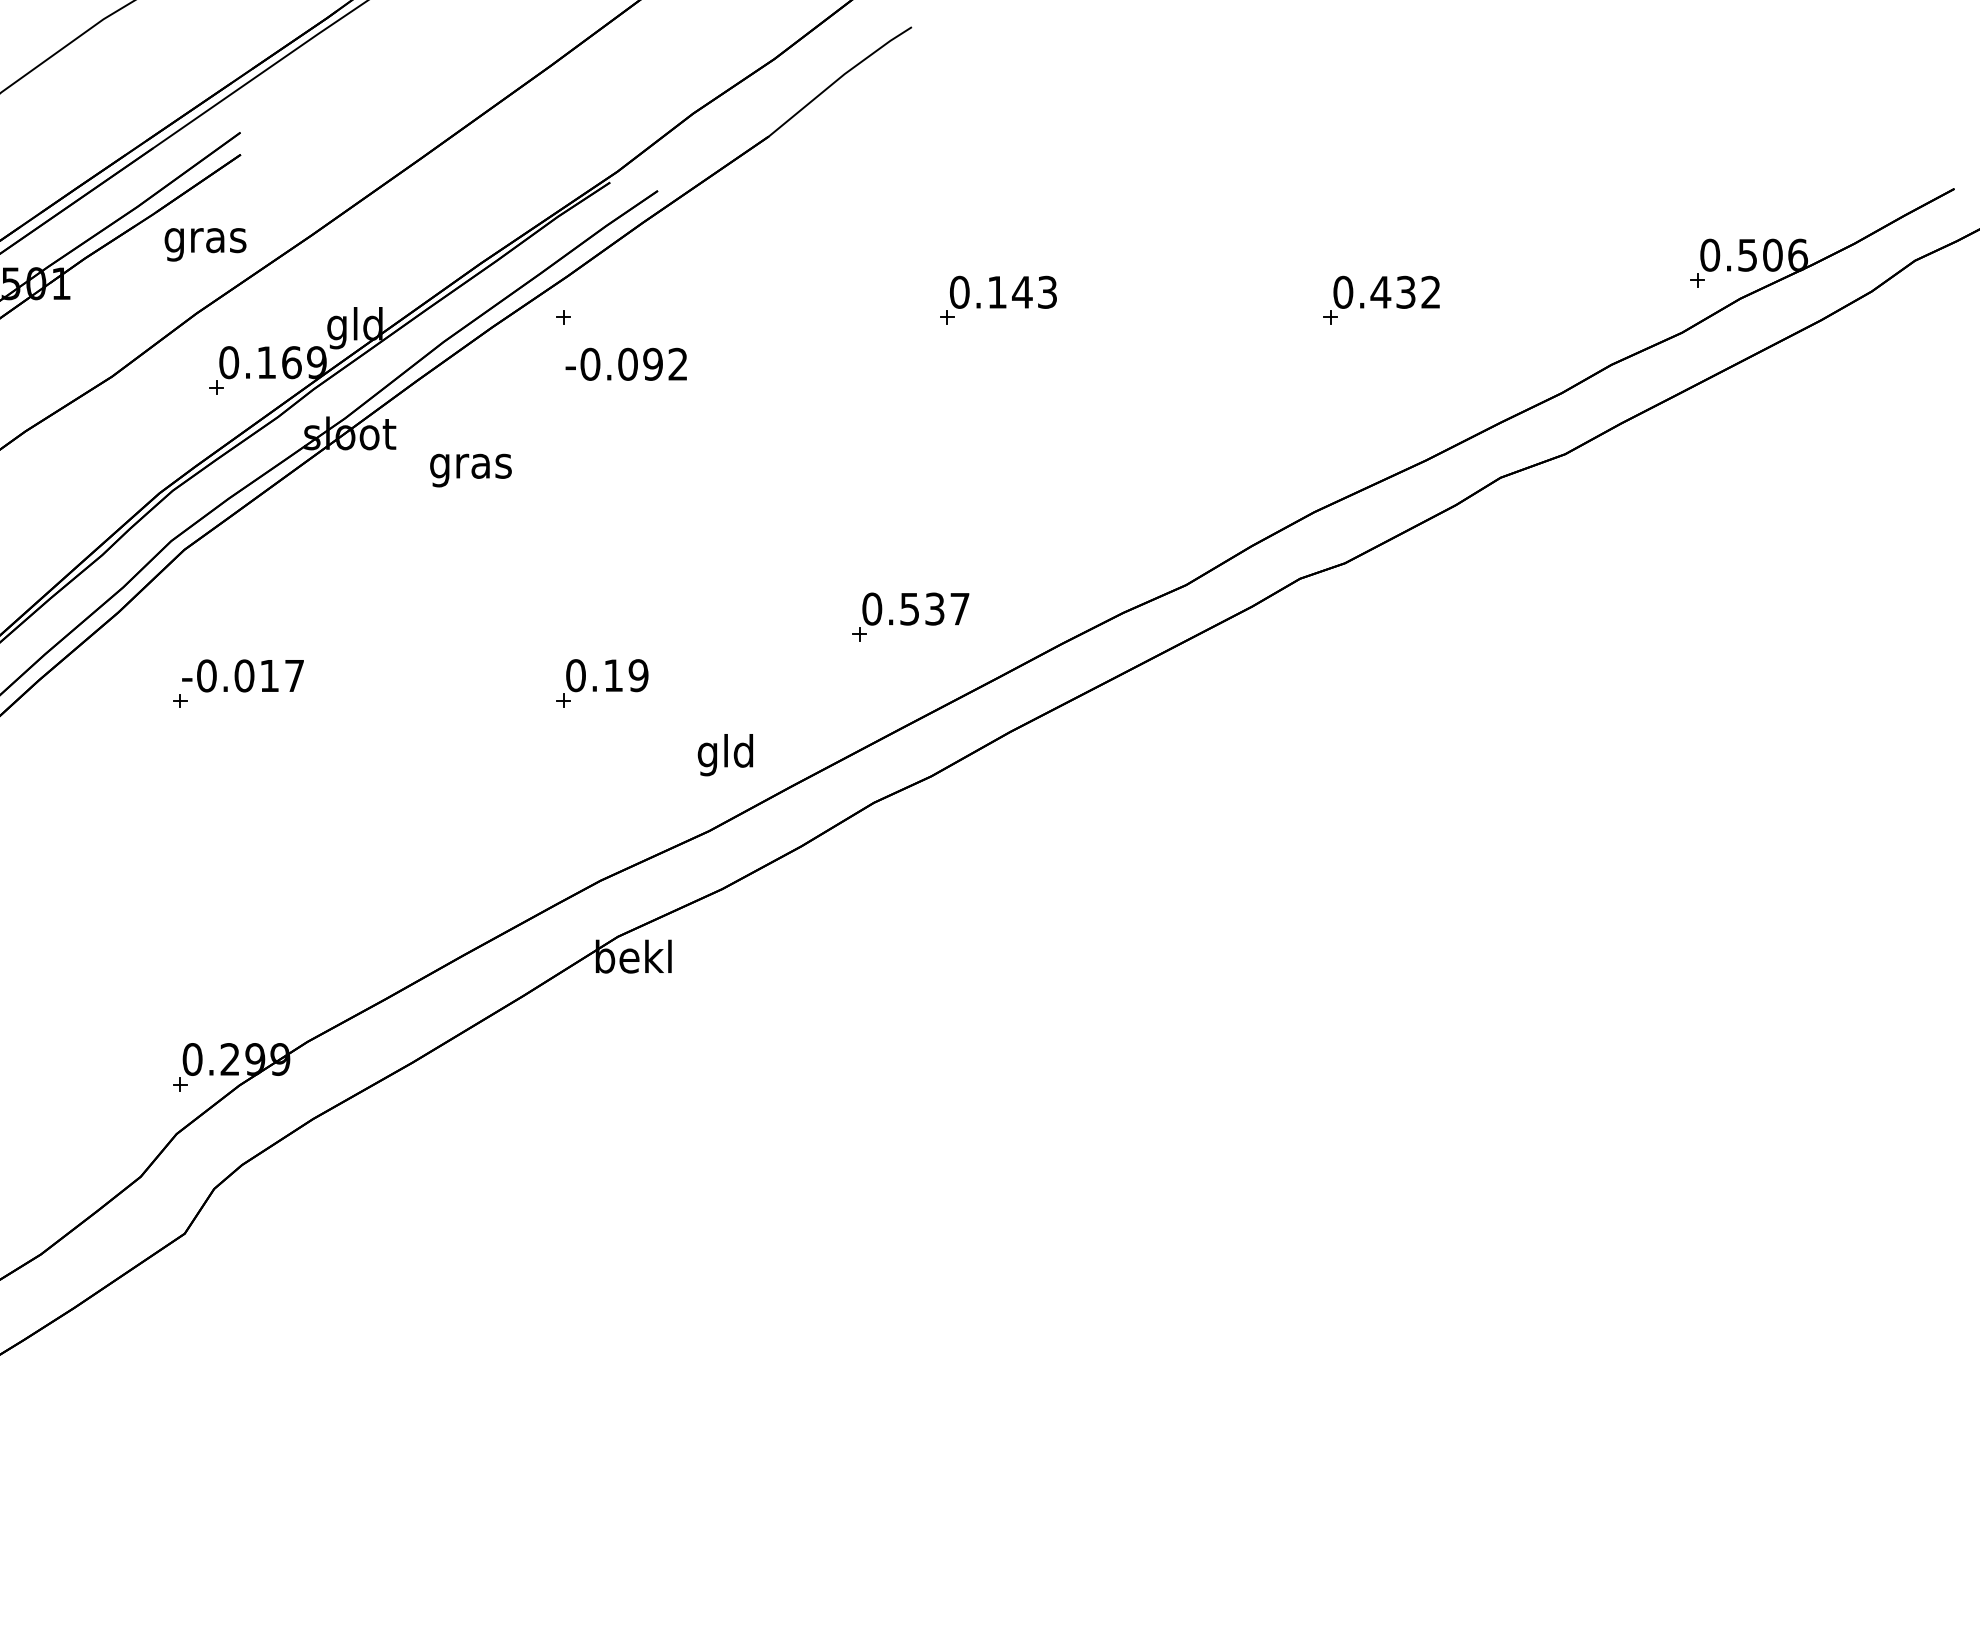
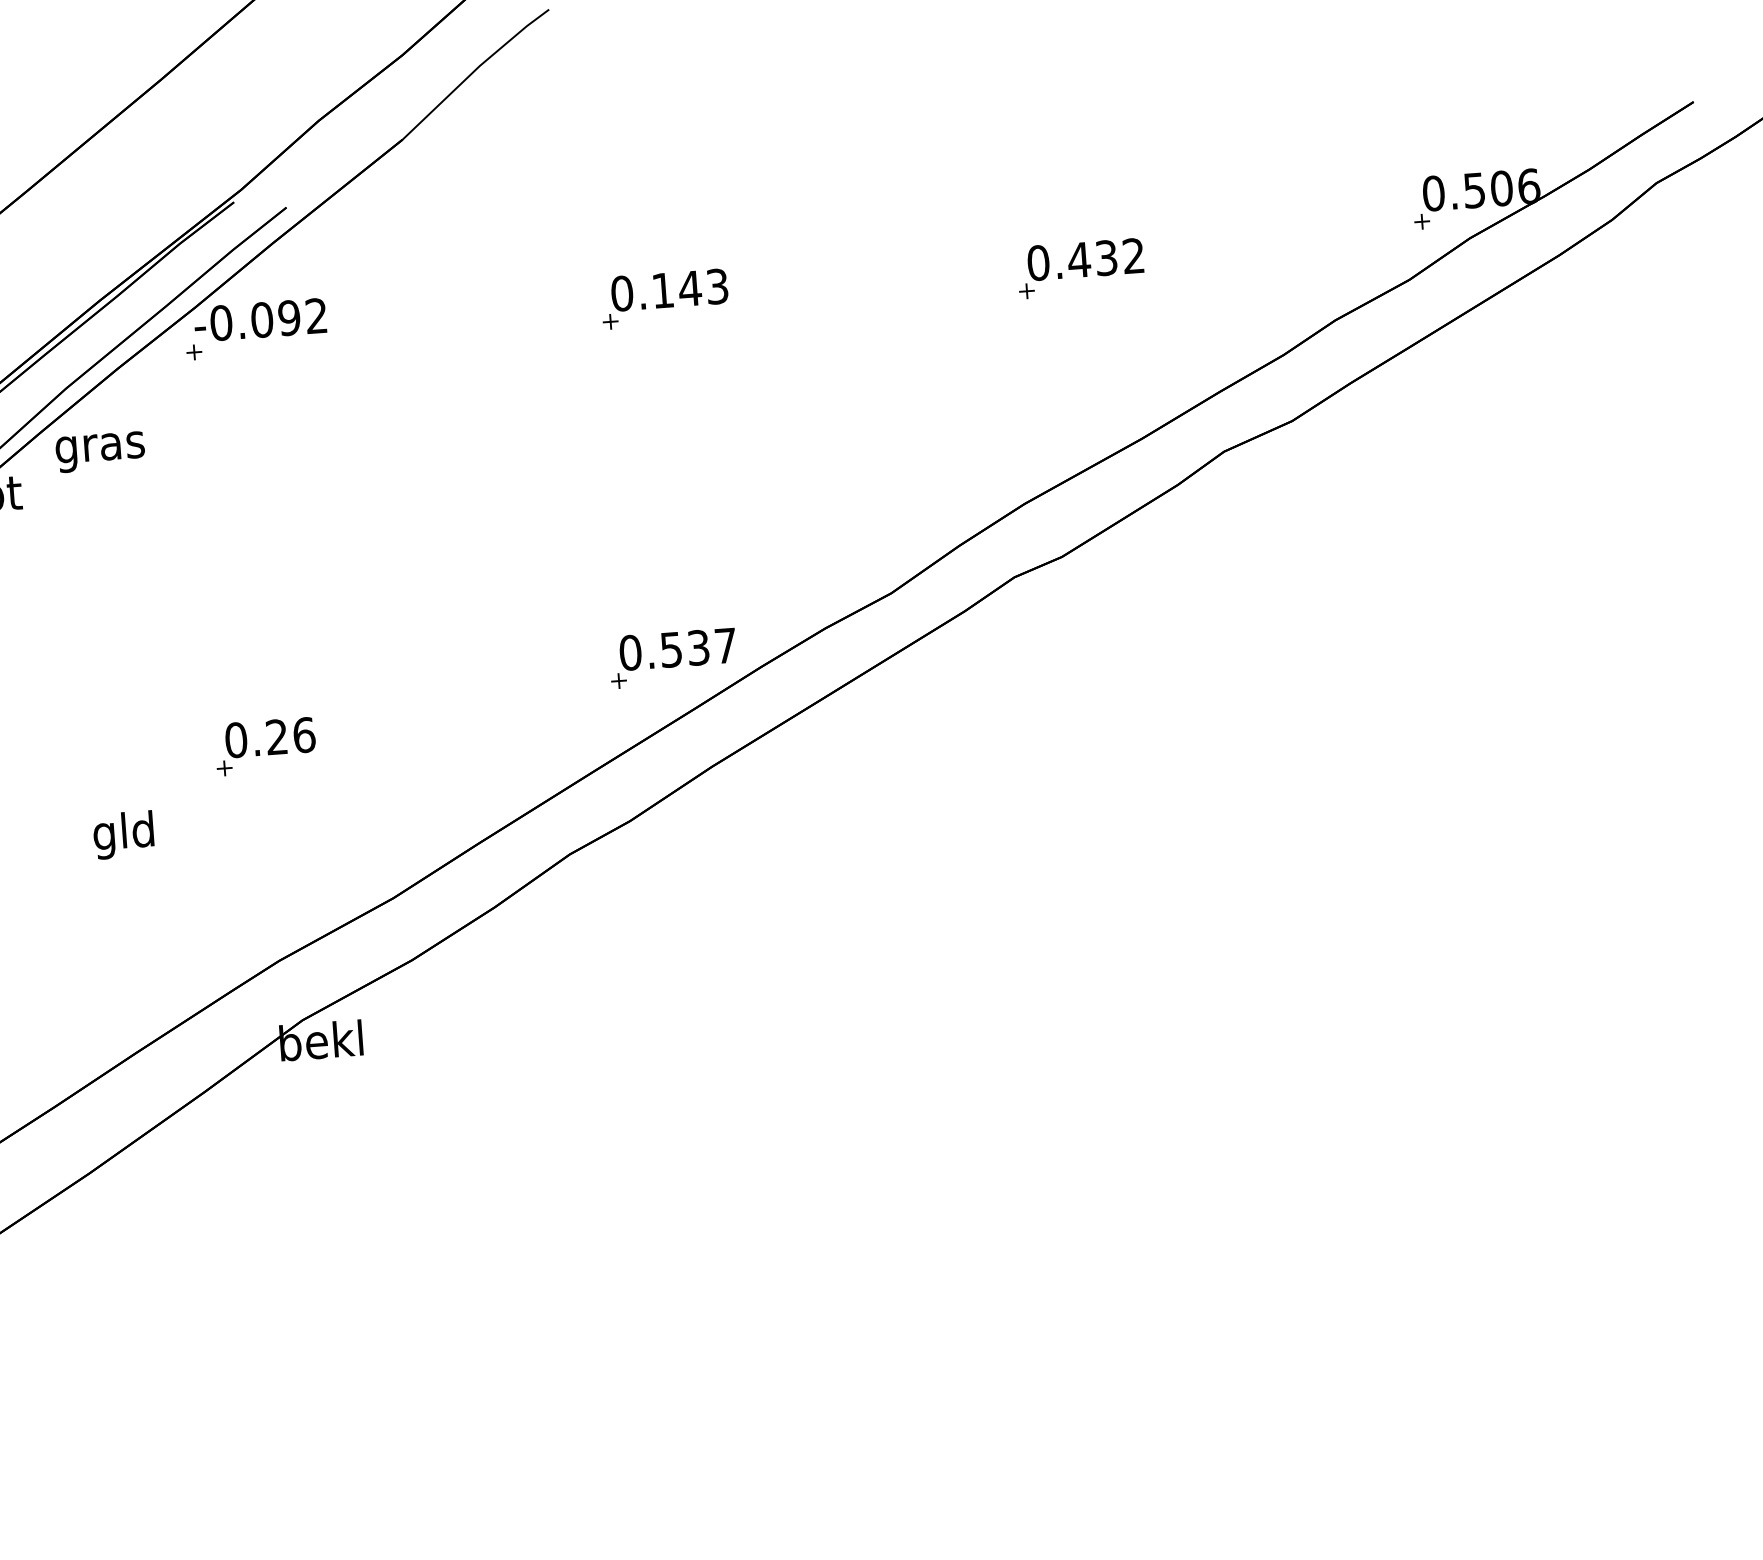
text: (625, 363) -> (259, 319), moved
text: (470, 470) -> (99, 452), moved
part: (910, 616) -> (672, 657), moved
text: (626, 675) -> (291, 736), 0.19 -> 0.26
text: (724, 755) -> (122, 835), moved

